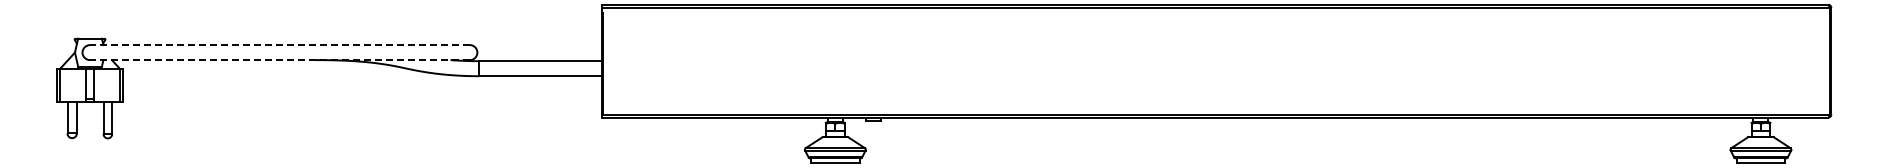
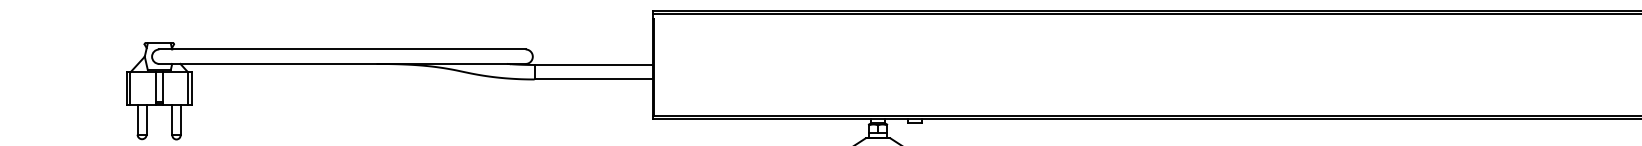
line: (279, 45) -> (342, 49), dashed -> solid
line: (279, 60) -> (342, 64), dashed -> solid

